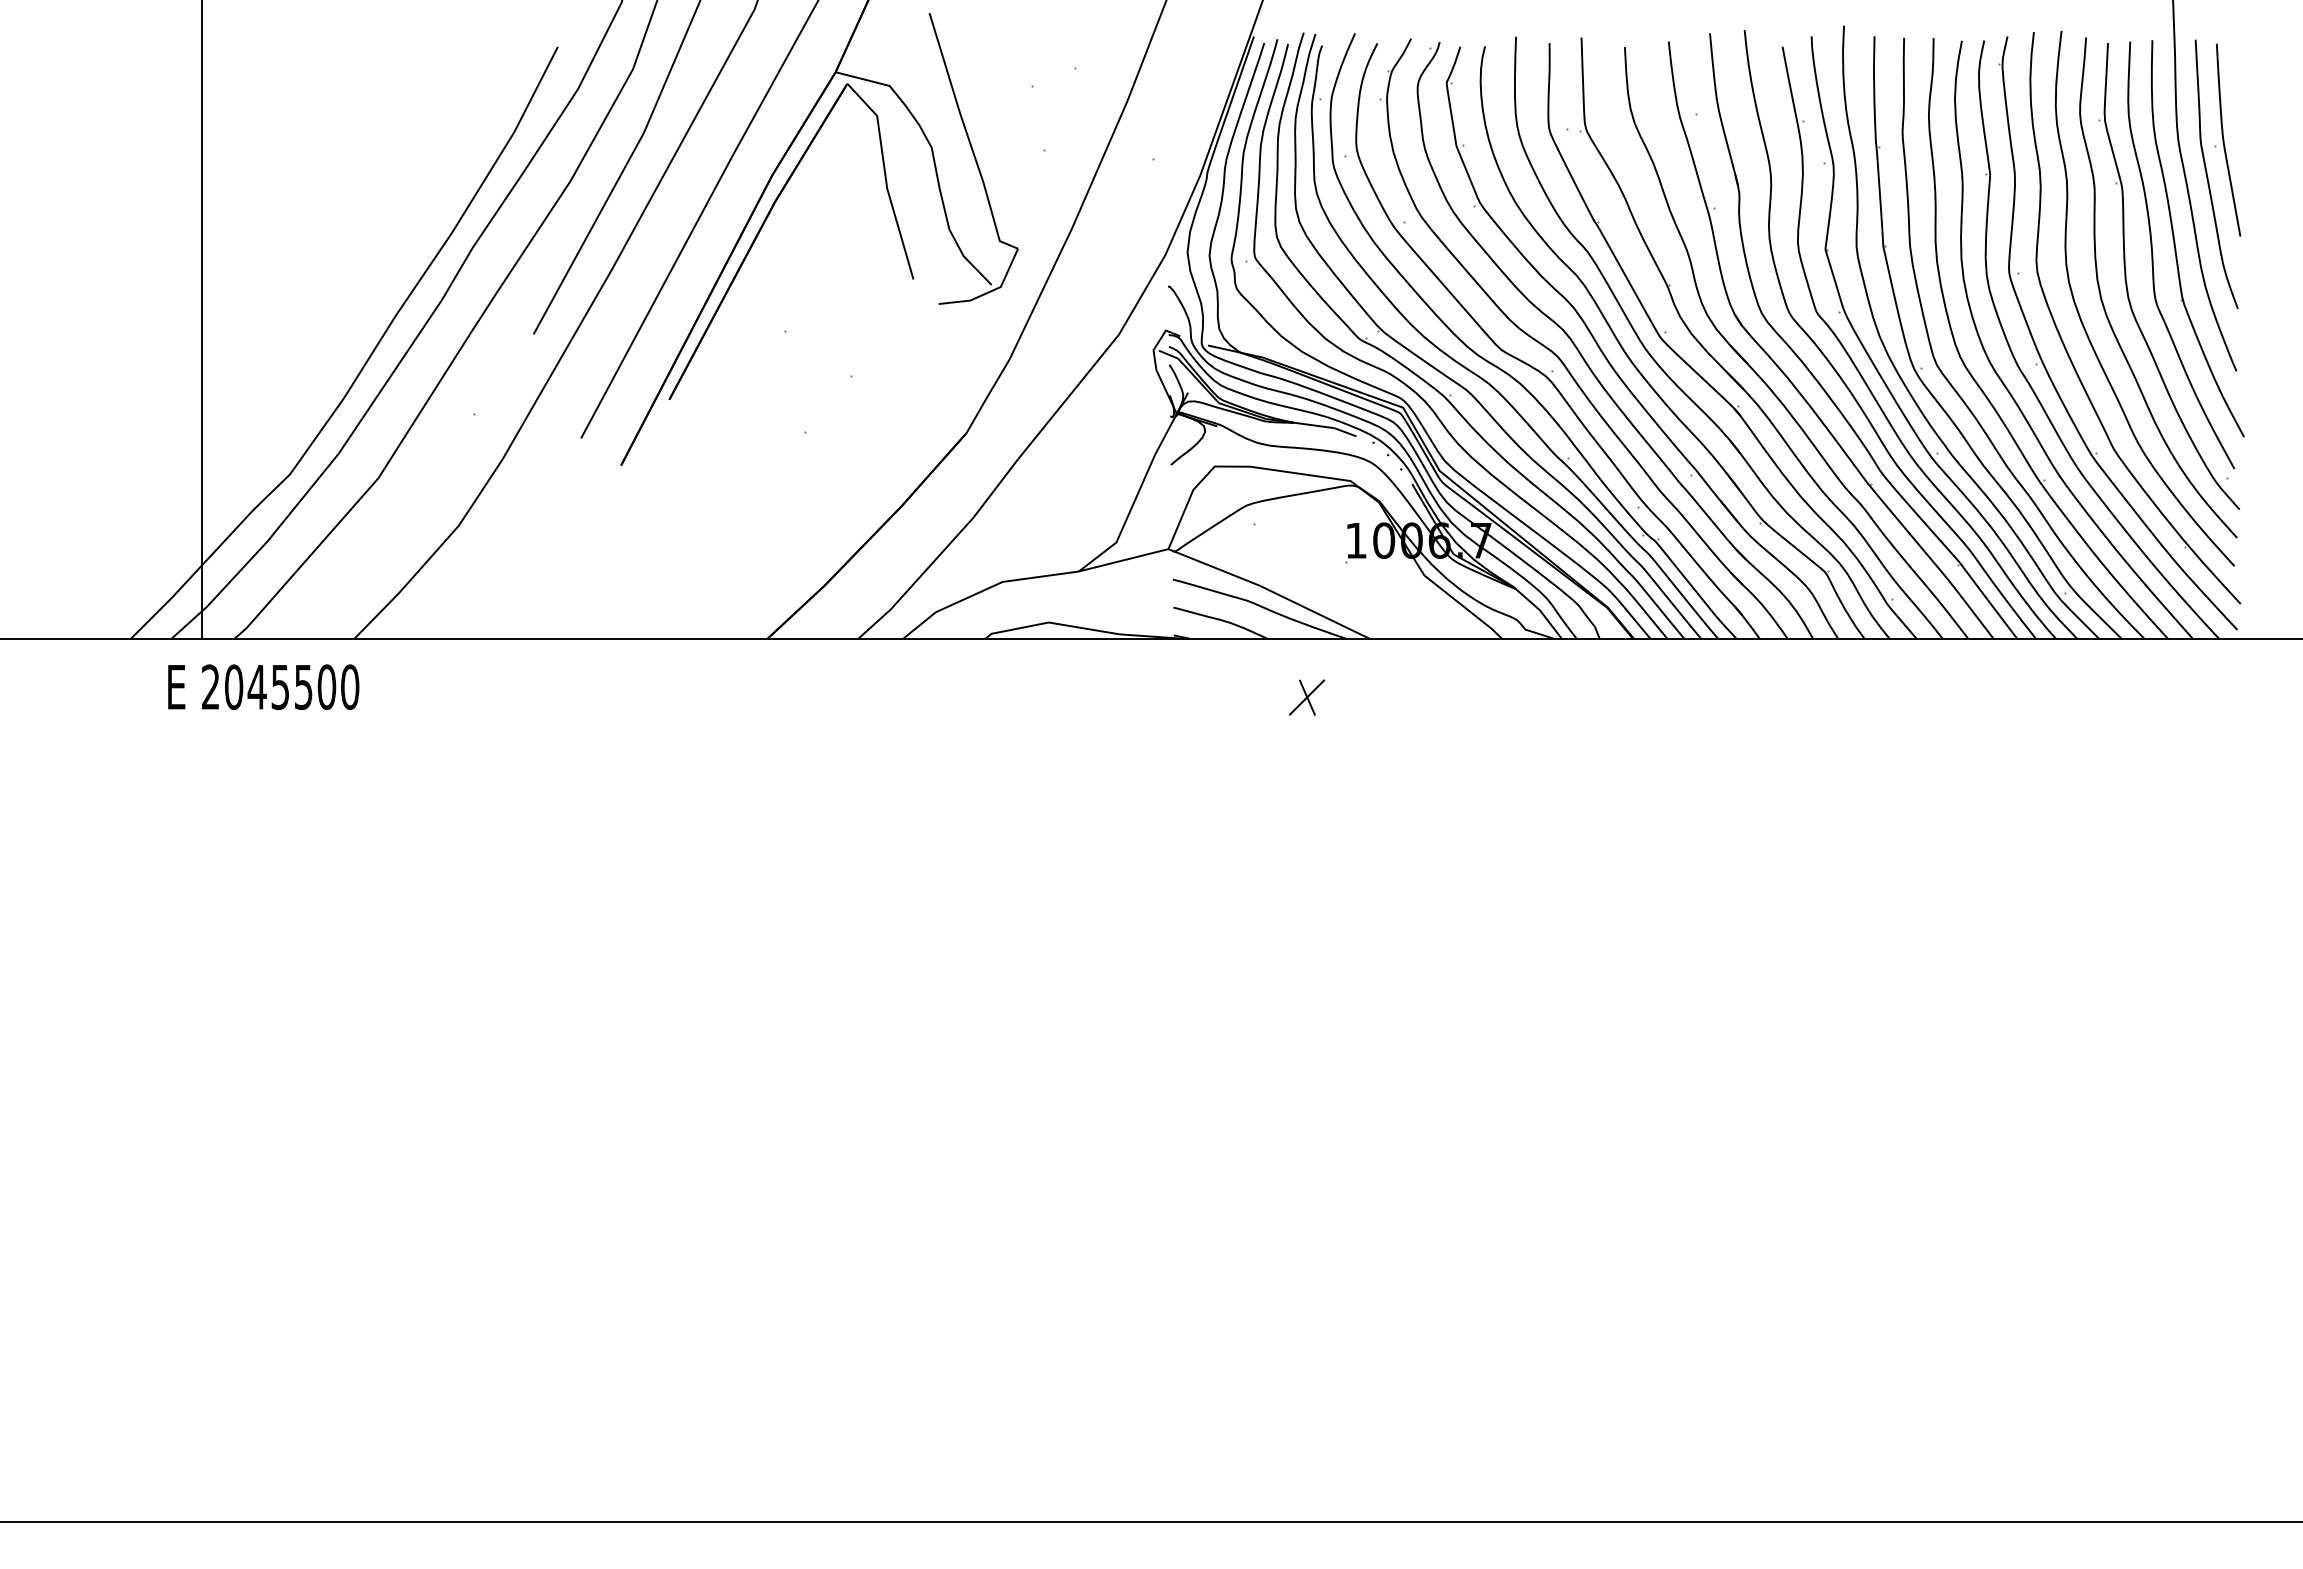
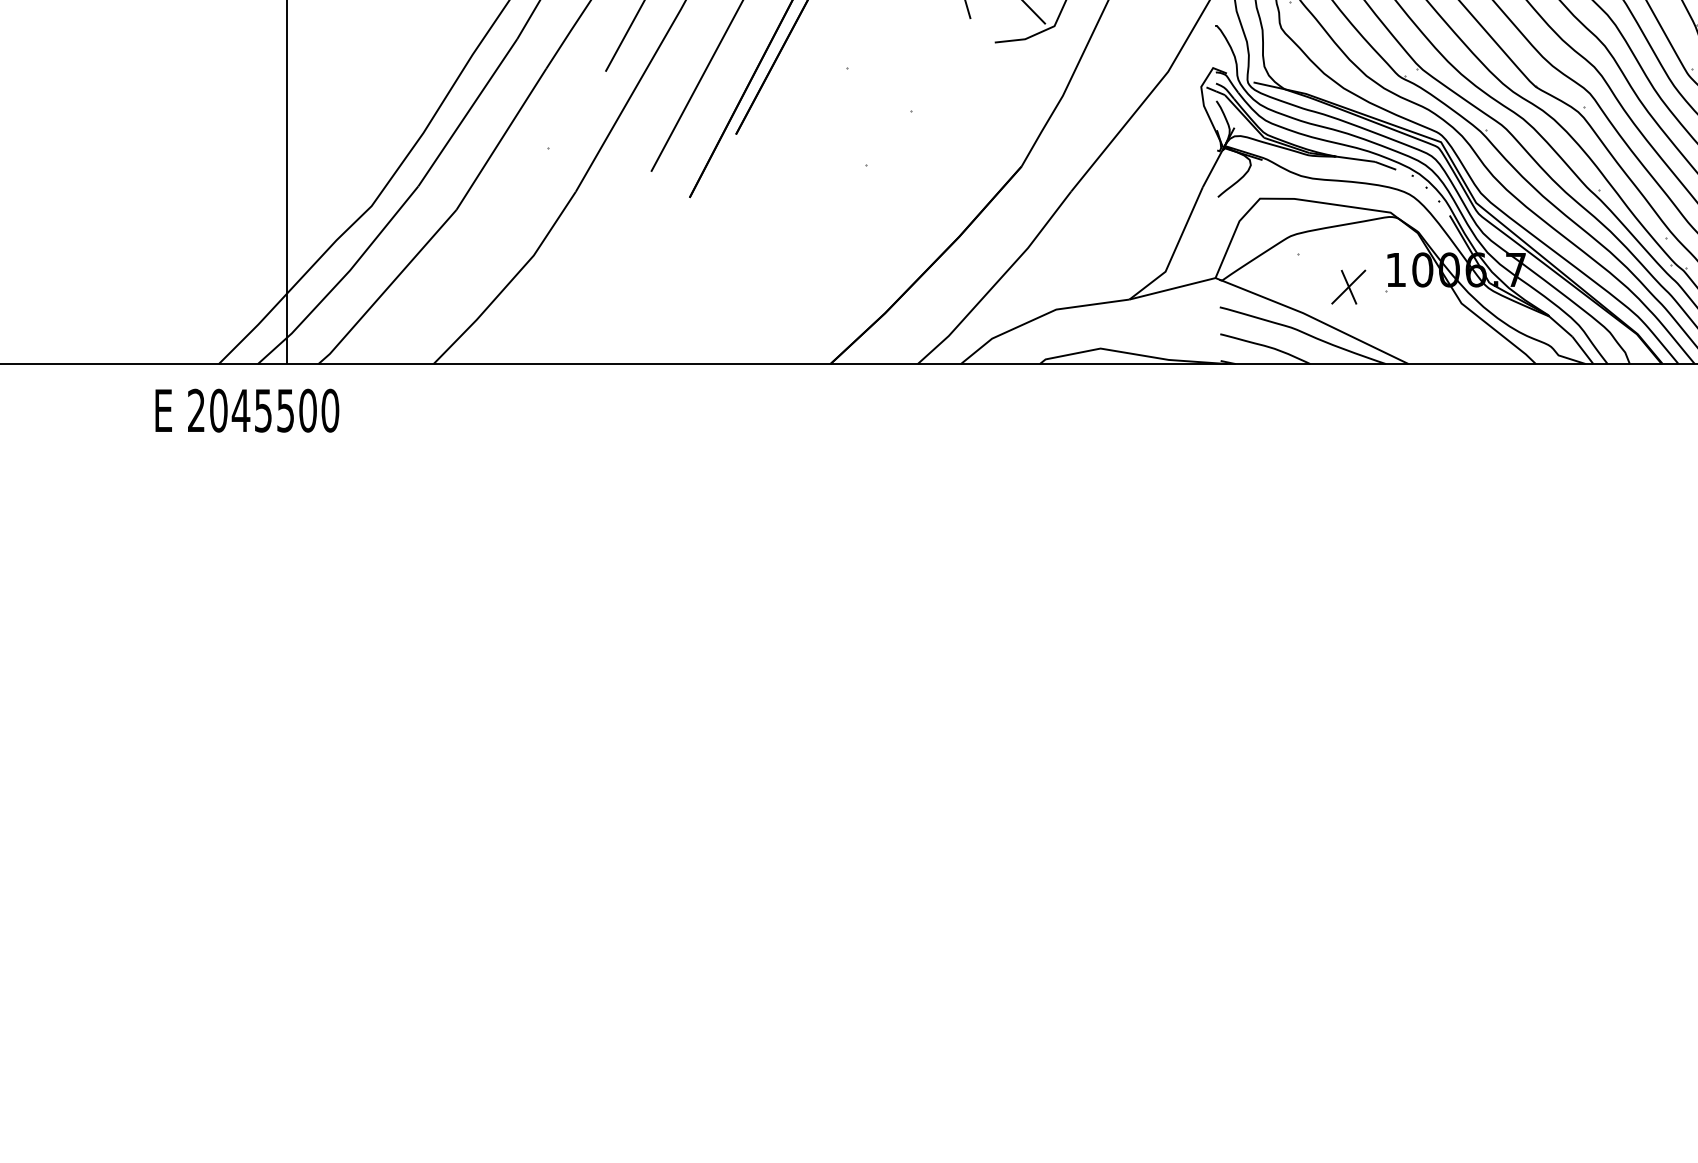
text: (263, 686) -> (247, 410), moved
part: (1306, 697) -> (1348, 287), moved

